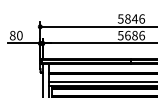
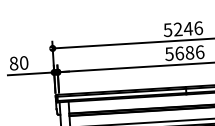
text: (127, 18) -> (177, 28), 5846 -> 5246

